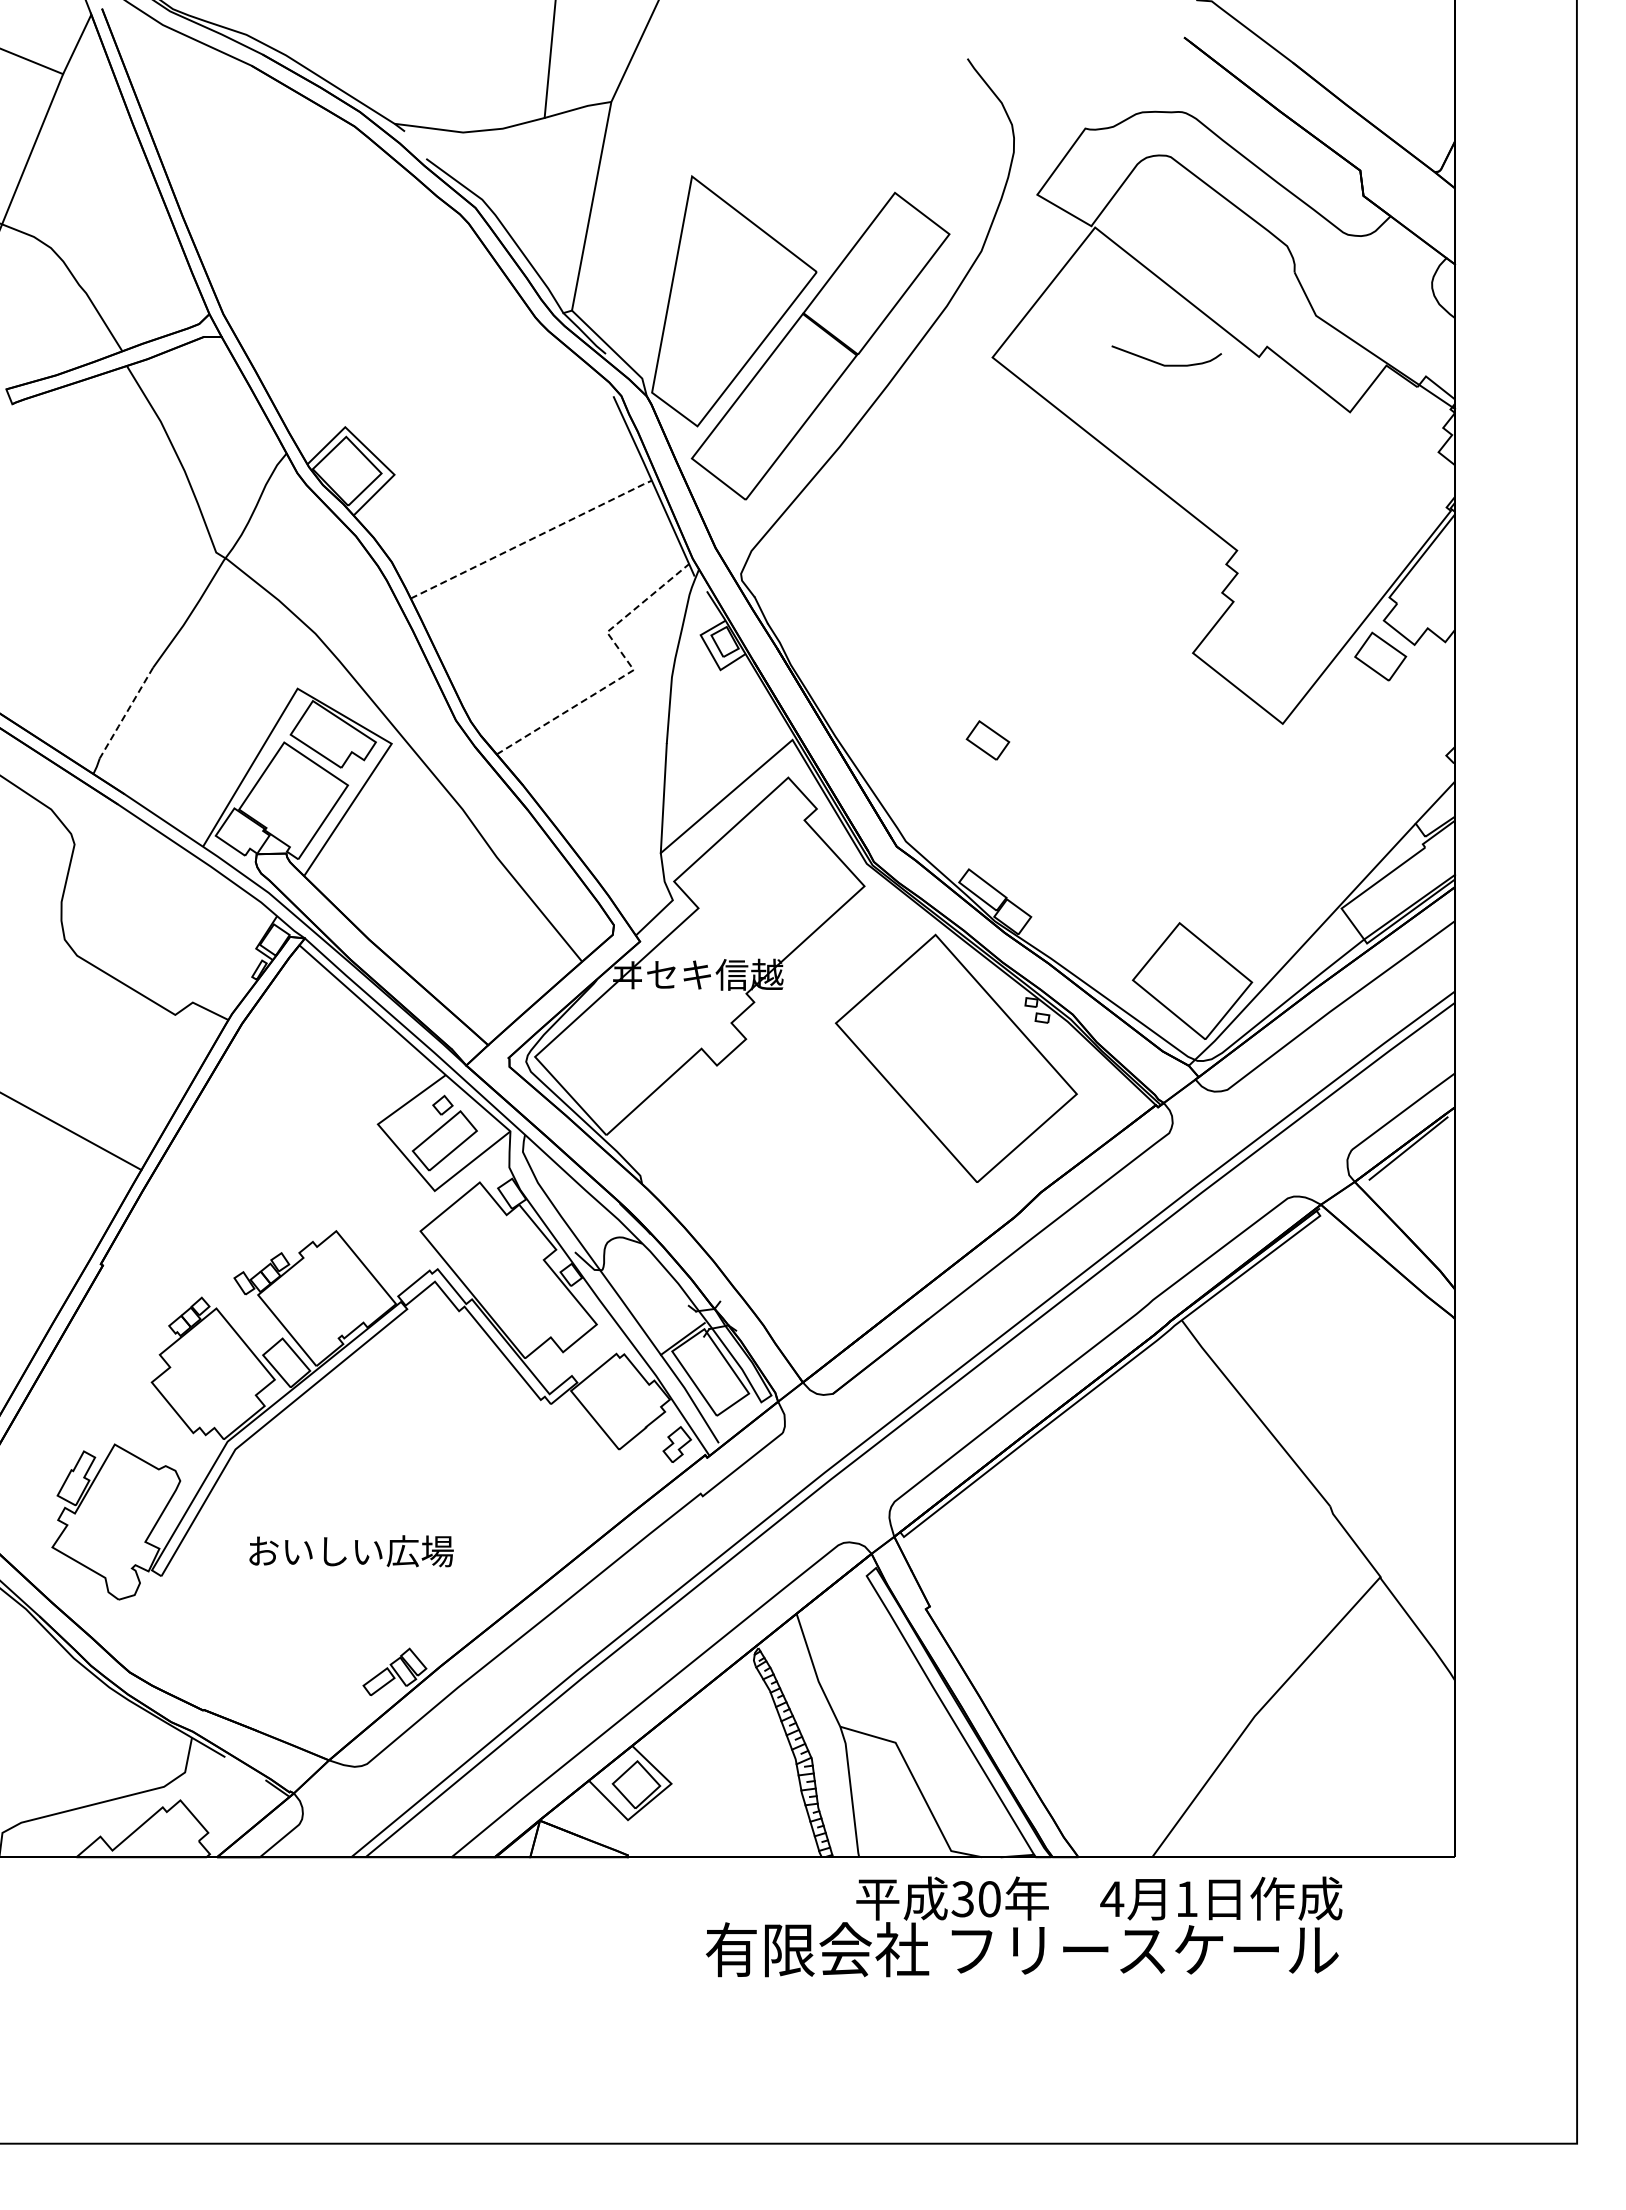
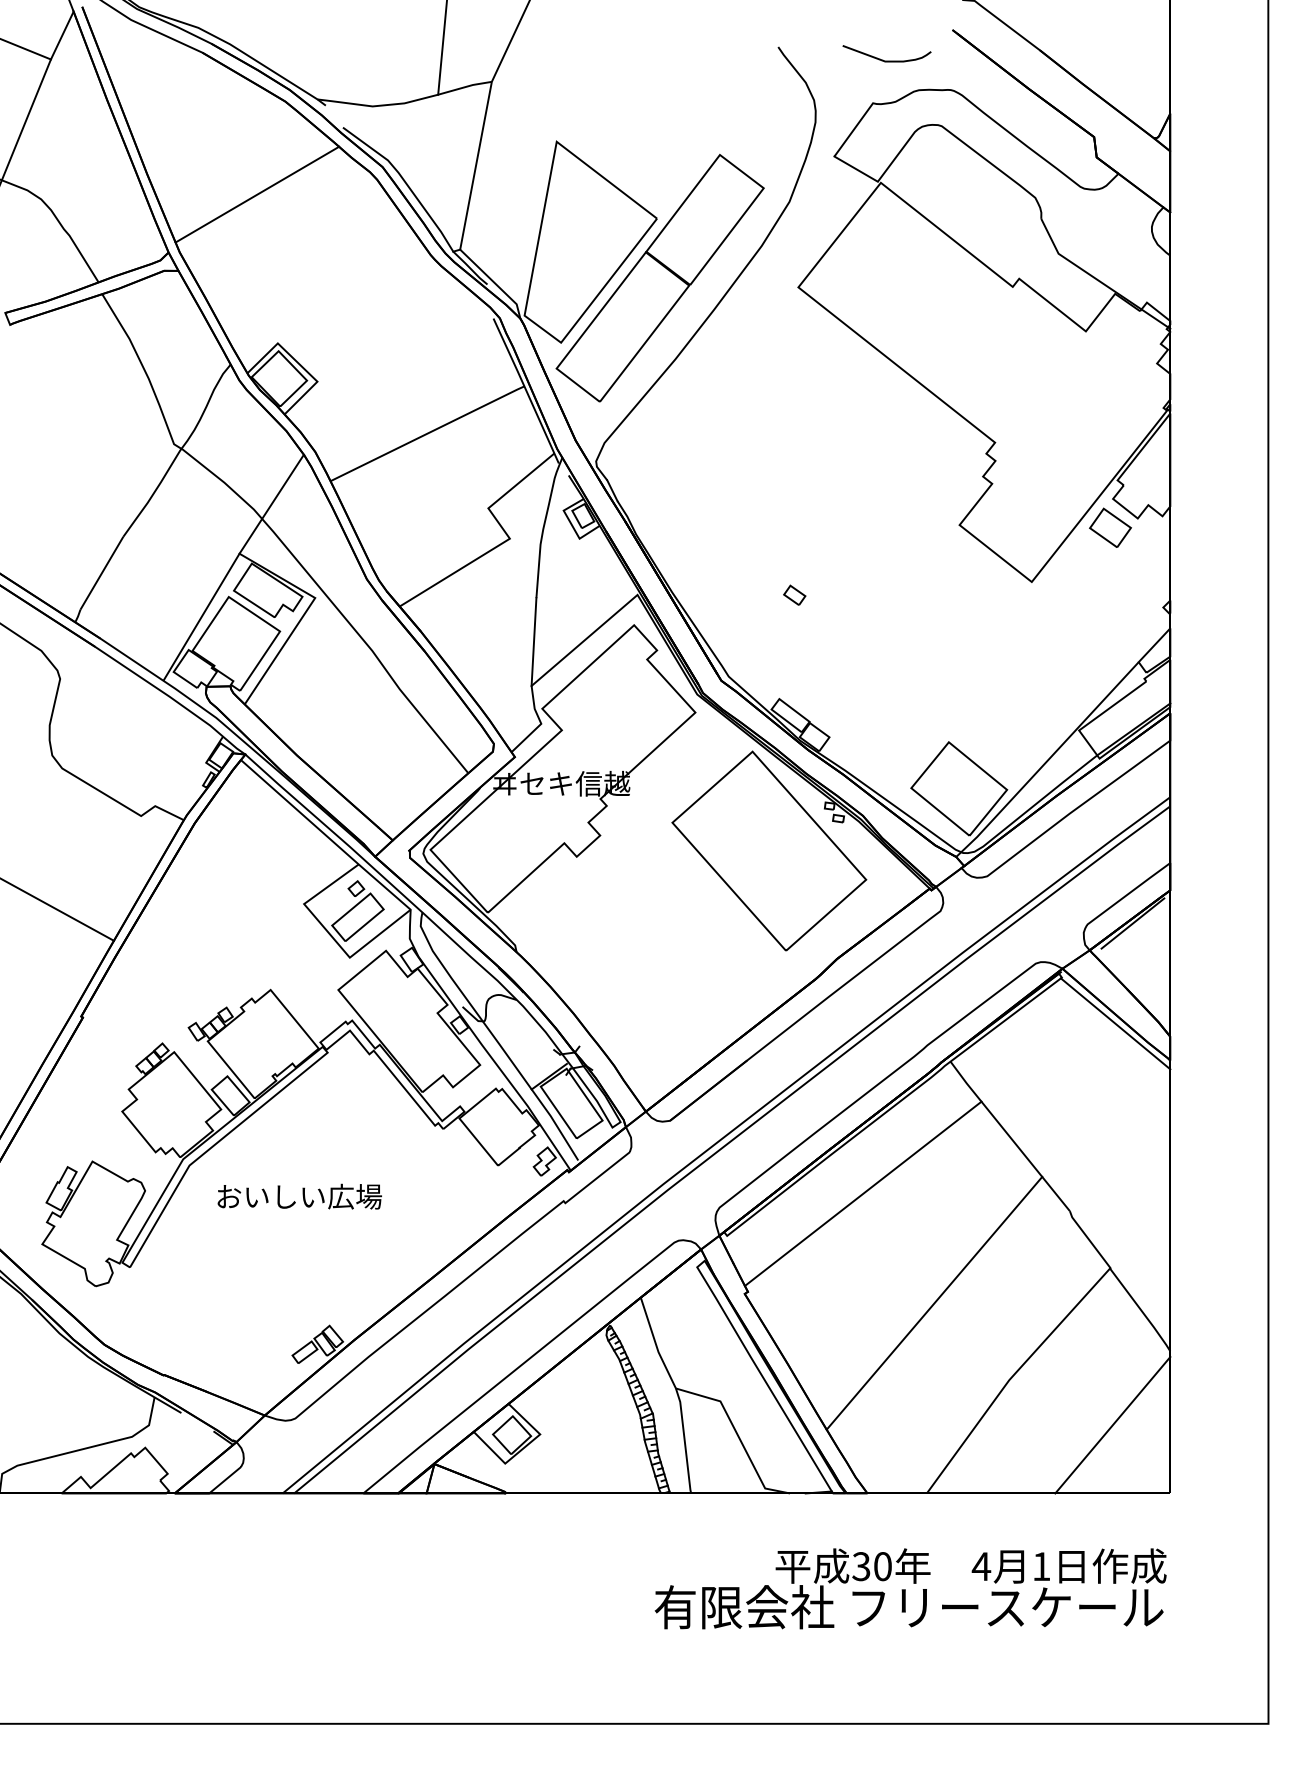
line: (319, 241) -> (257, 194), added
curve: (1166, 364) -> (886, 60), moved
line: (531, 539) -> (427, 433), dashed -> solid
line: (337, 626) -> (271, 503), added
line: (632, 671) -> (508, 539), dashed -> solid
line: (125, 714) -> (101, 574), dashed -> solid
part: (987, 740) -> (794, 595), size x0.62
line: (1387, 1272) -> (1116, 1023), added
line: (1073, 1484) -> (863, 1193), added
text: (351, 1551) -> (299, 1196), moved
line: (1161, 1620) -> (934, 1303), added
line: (1383, 1772) -> (1112, 1425), added
text: (1024, 1926) -> (910, 1588), moved

